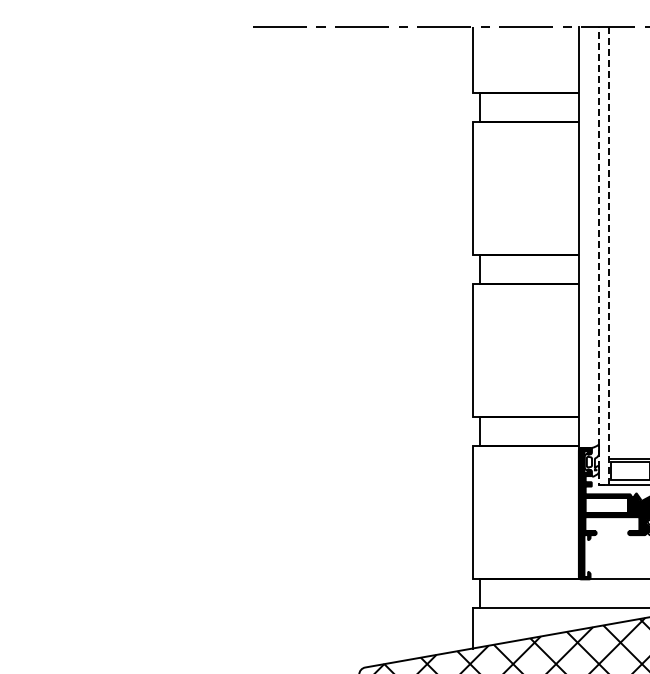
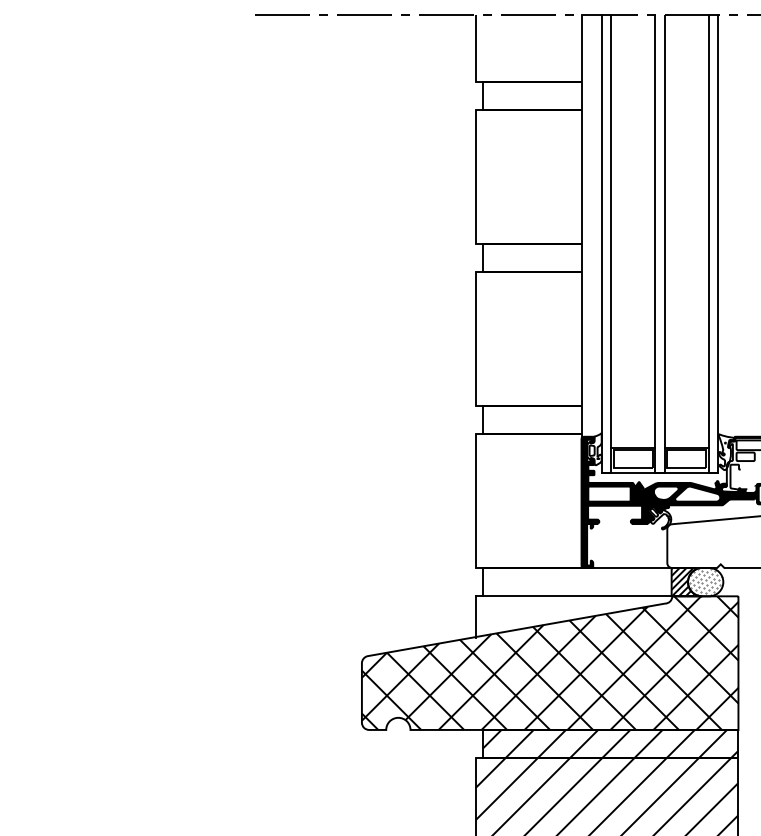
line: (603, 484) -> (606, 473), dashed -> solid

